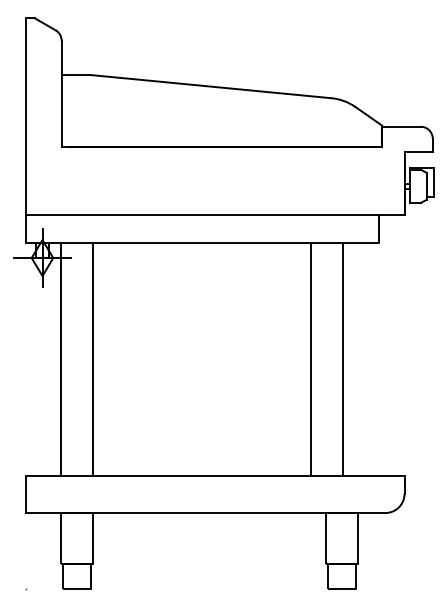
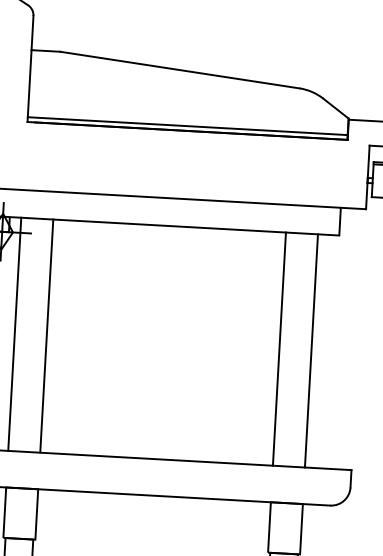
line: (221, 142) -> (187, 126), added
line: (310, 359) -> (279, 348), moved
line: (342, 359) -> (311, 350), moved

